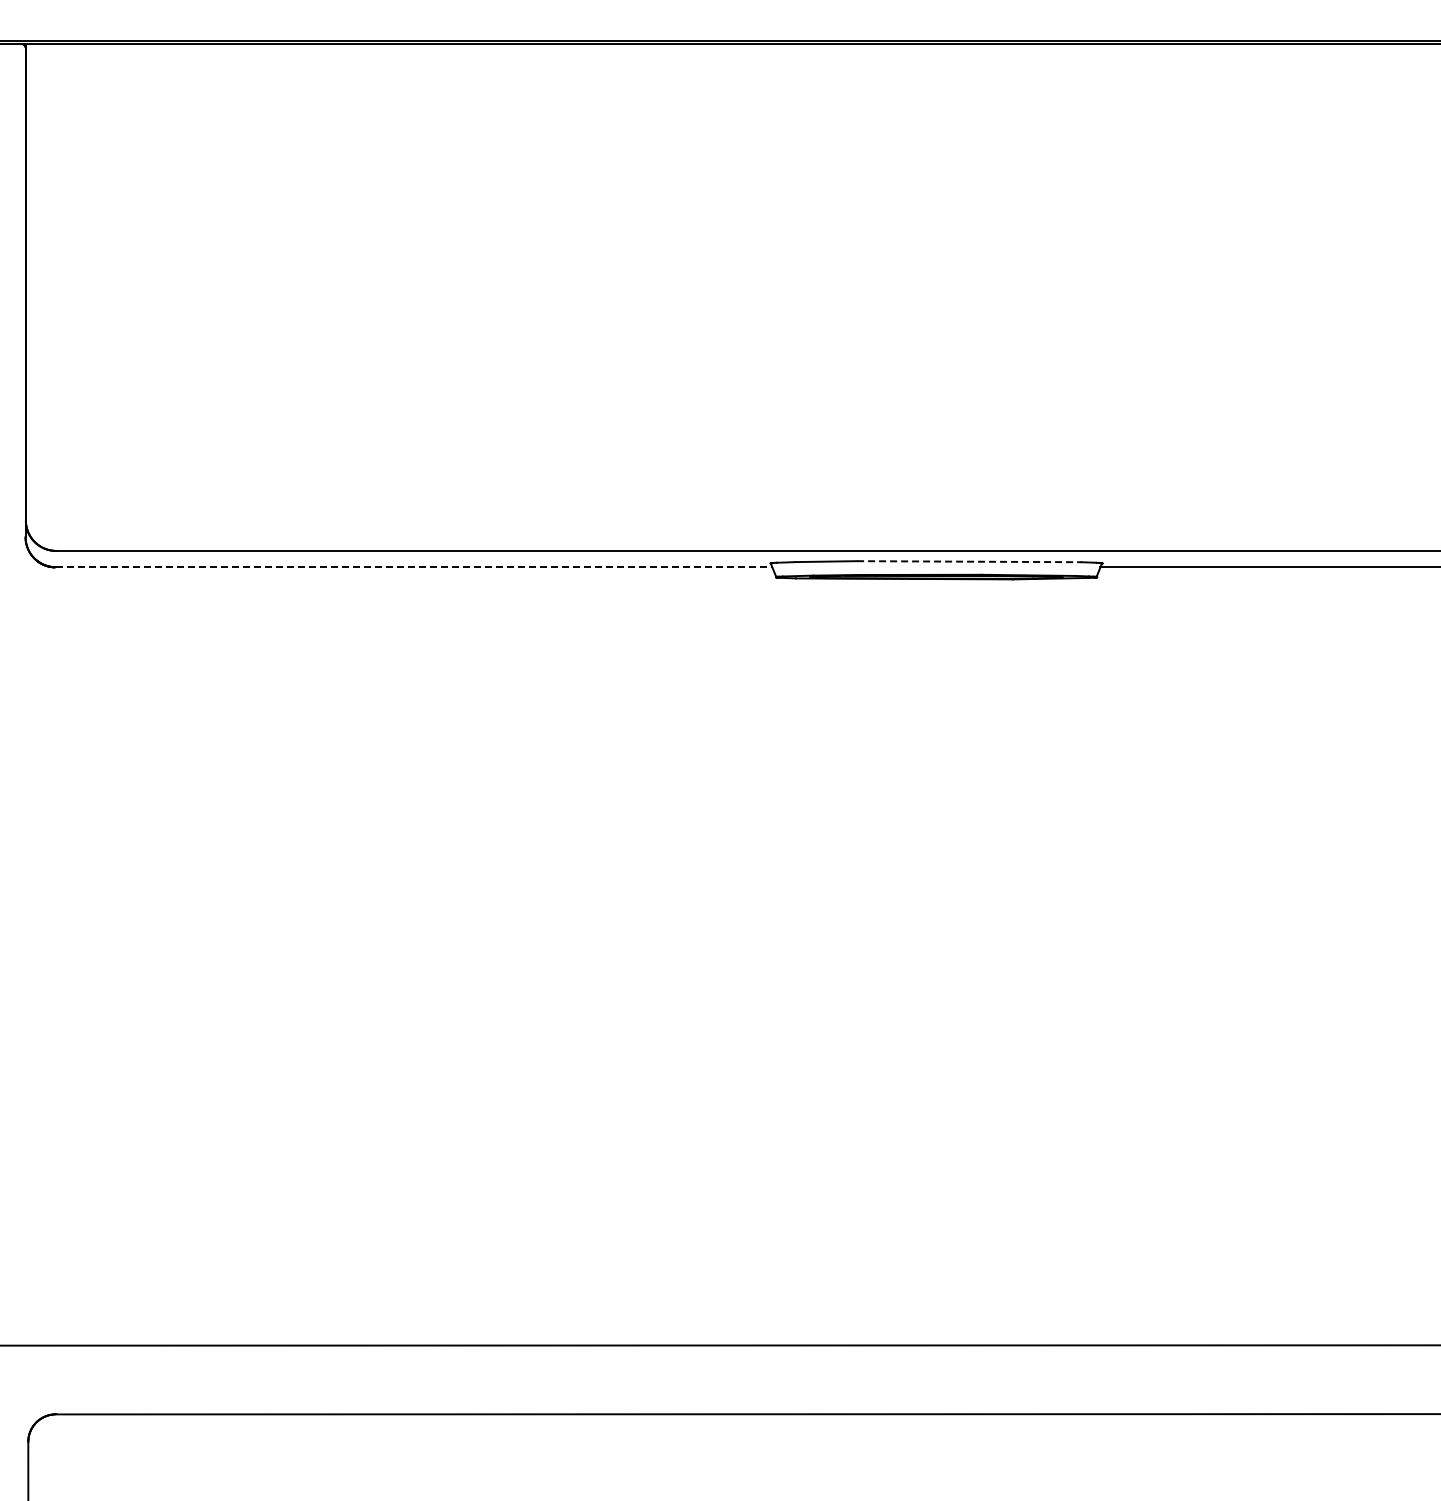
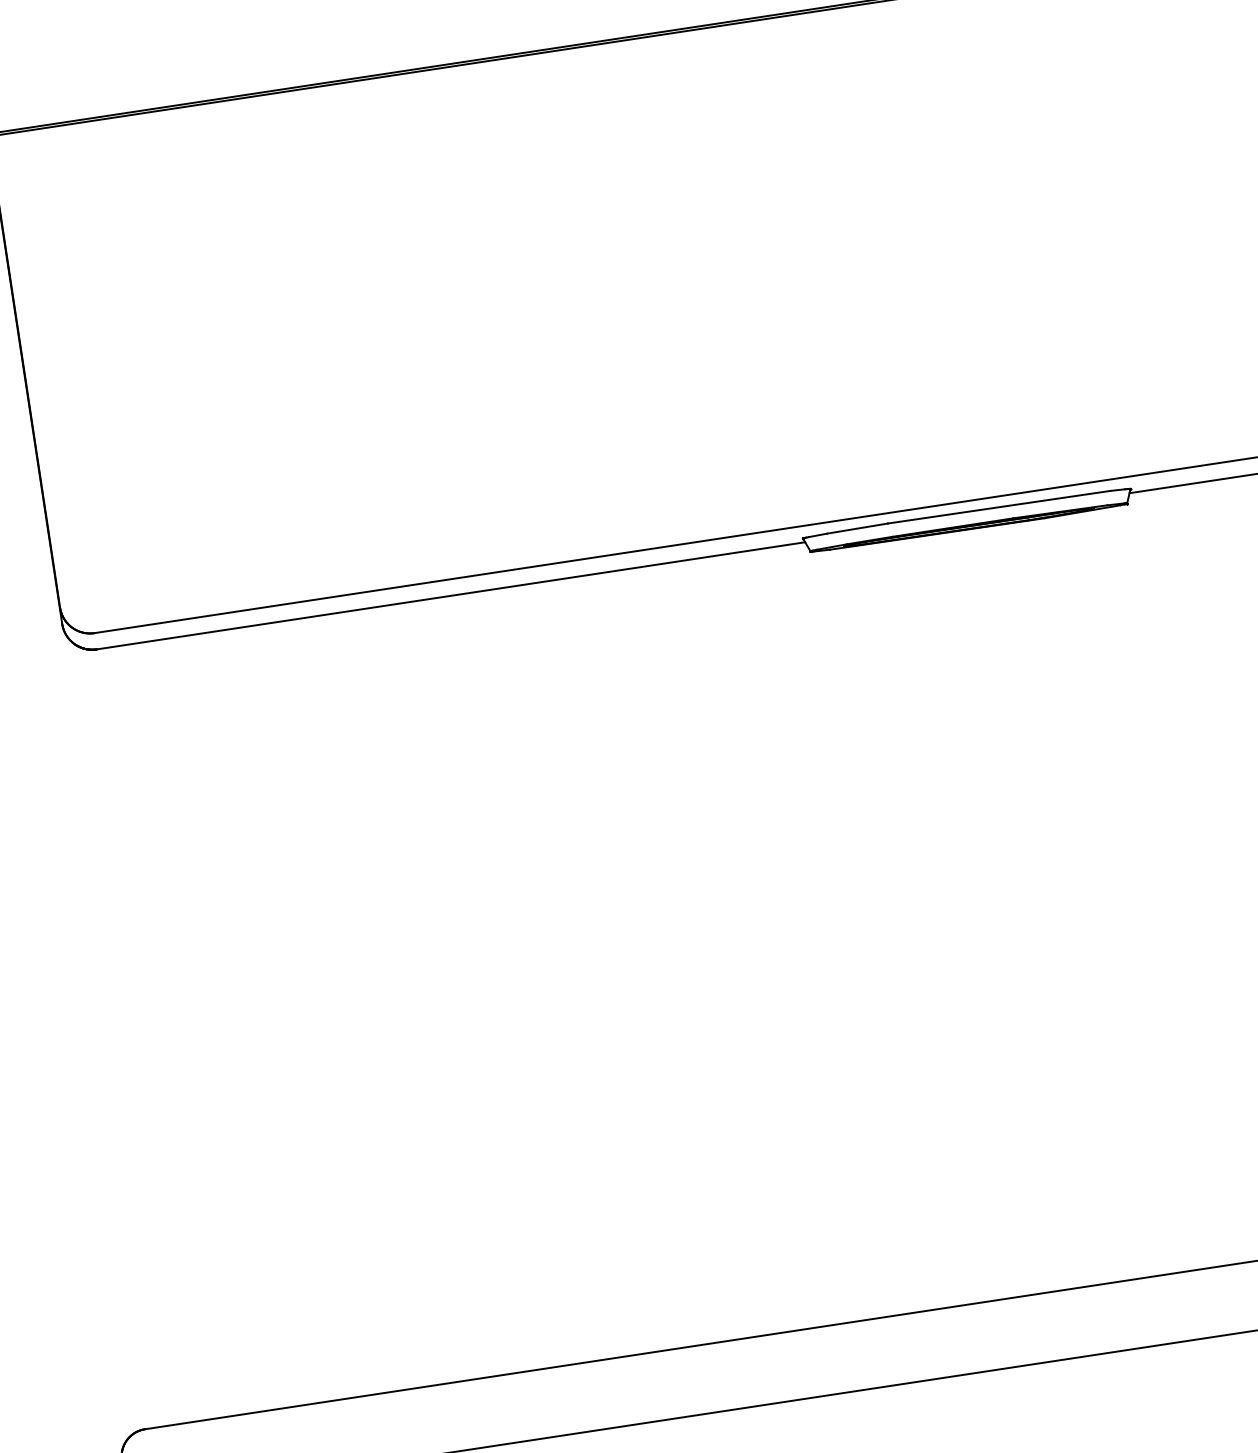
line: (969, 561) -> (999, 507), dashed -> solid
line: (414, 567) -> (451, 595), dashed -> solid

